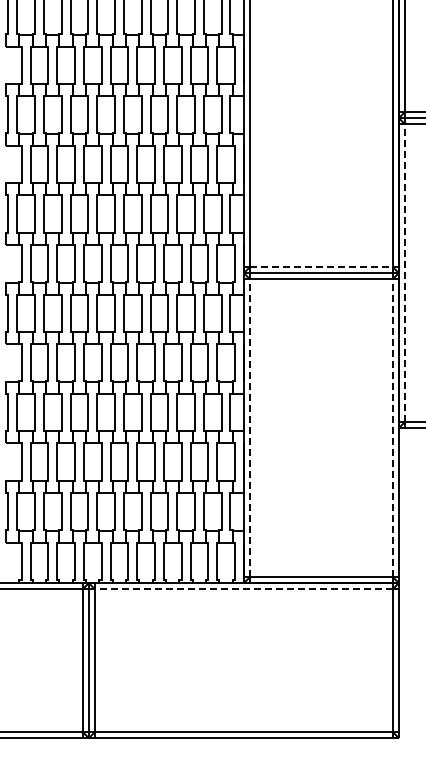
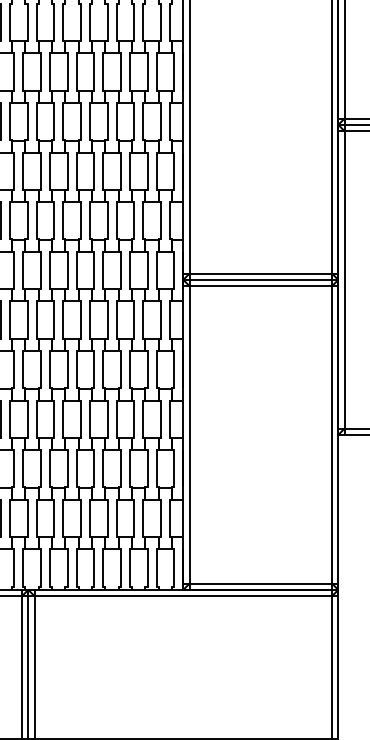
line: (321, 266) -> (260, 273), dashed -> solid
line: (405, 273) -> (344, 280), dashed -> solid
line: (250, 428) -> (189, 435), dashed -> solid
line: (392, 428) -> (331, 435), dashed -> solid
line: (243, 589) -> (182, 596), dashed -> solid

